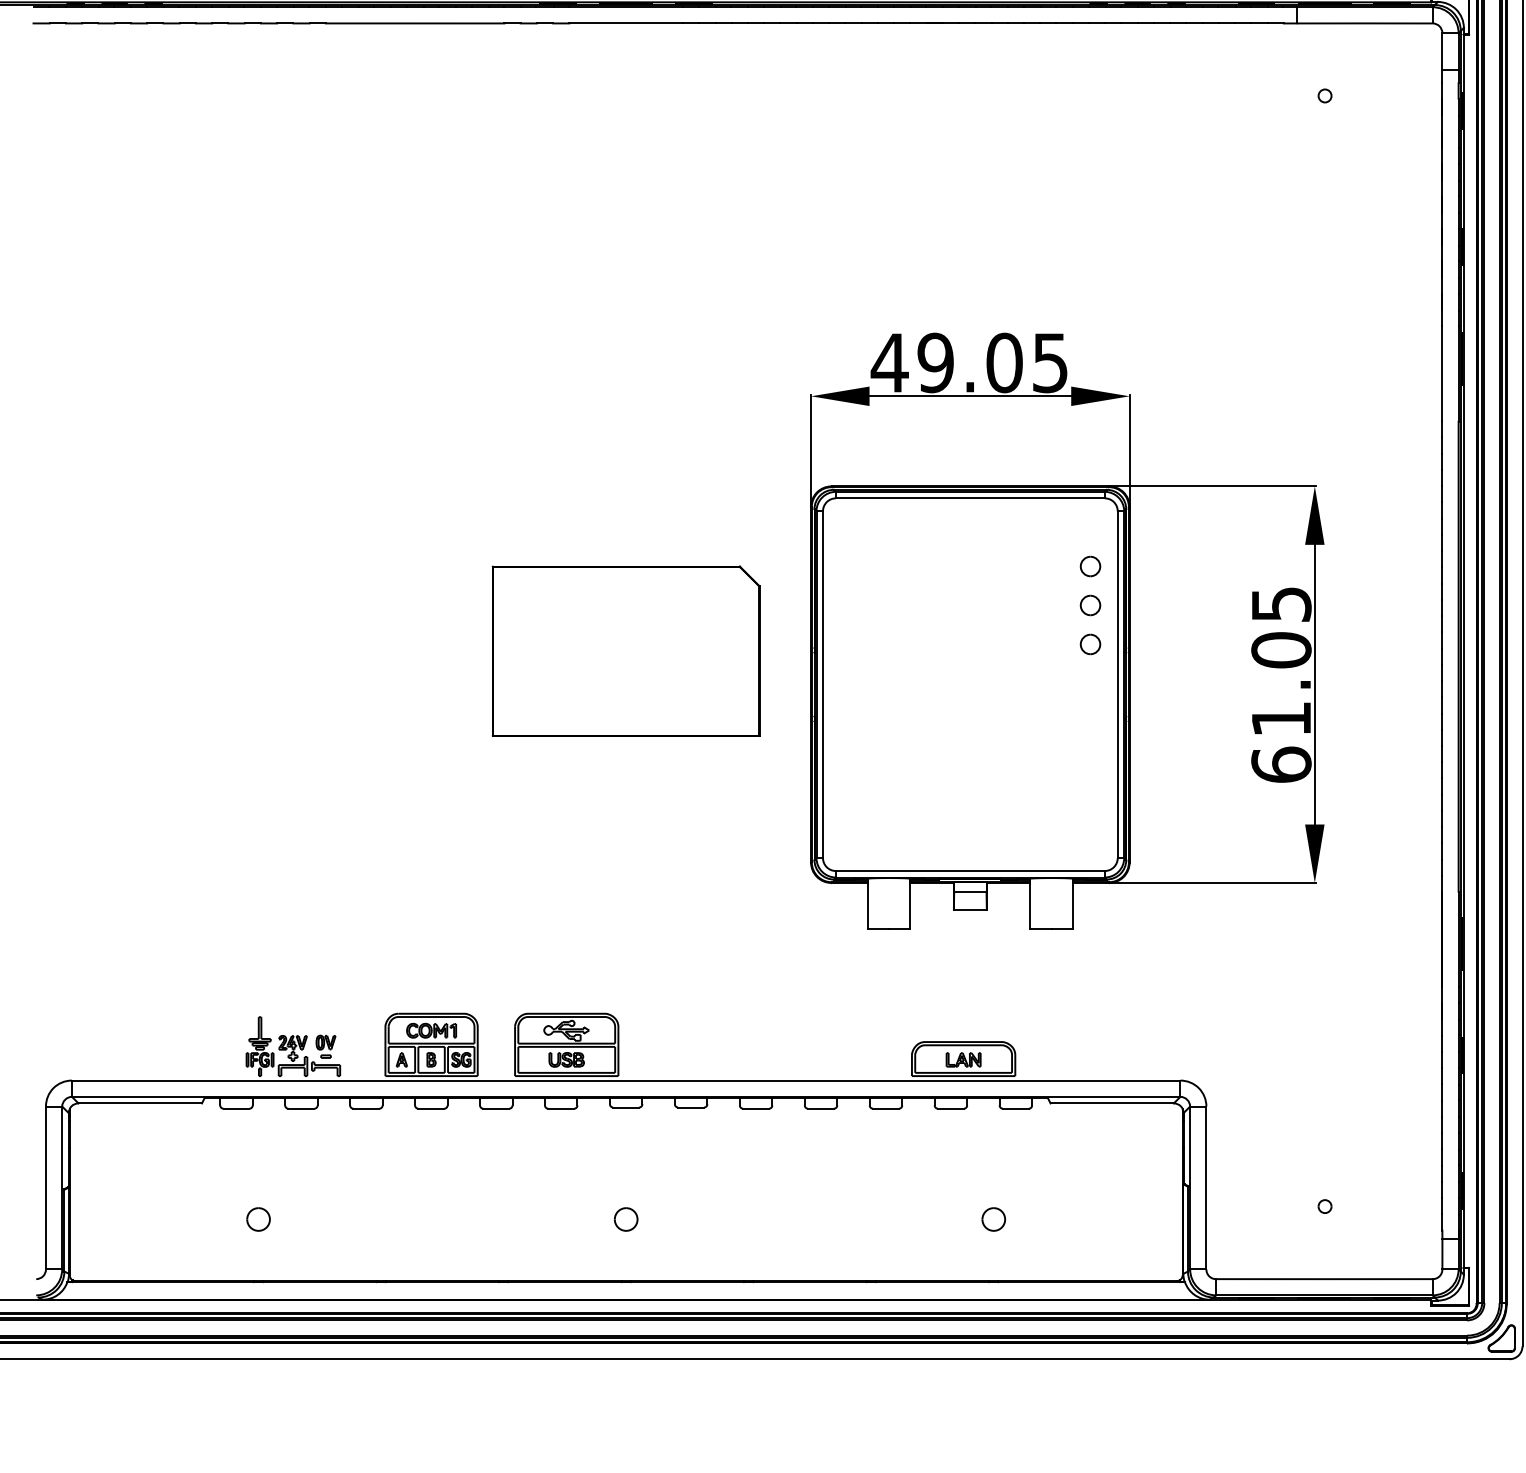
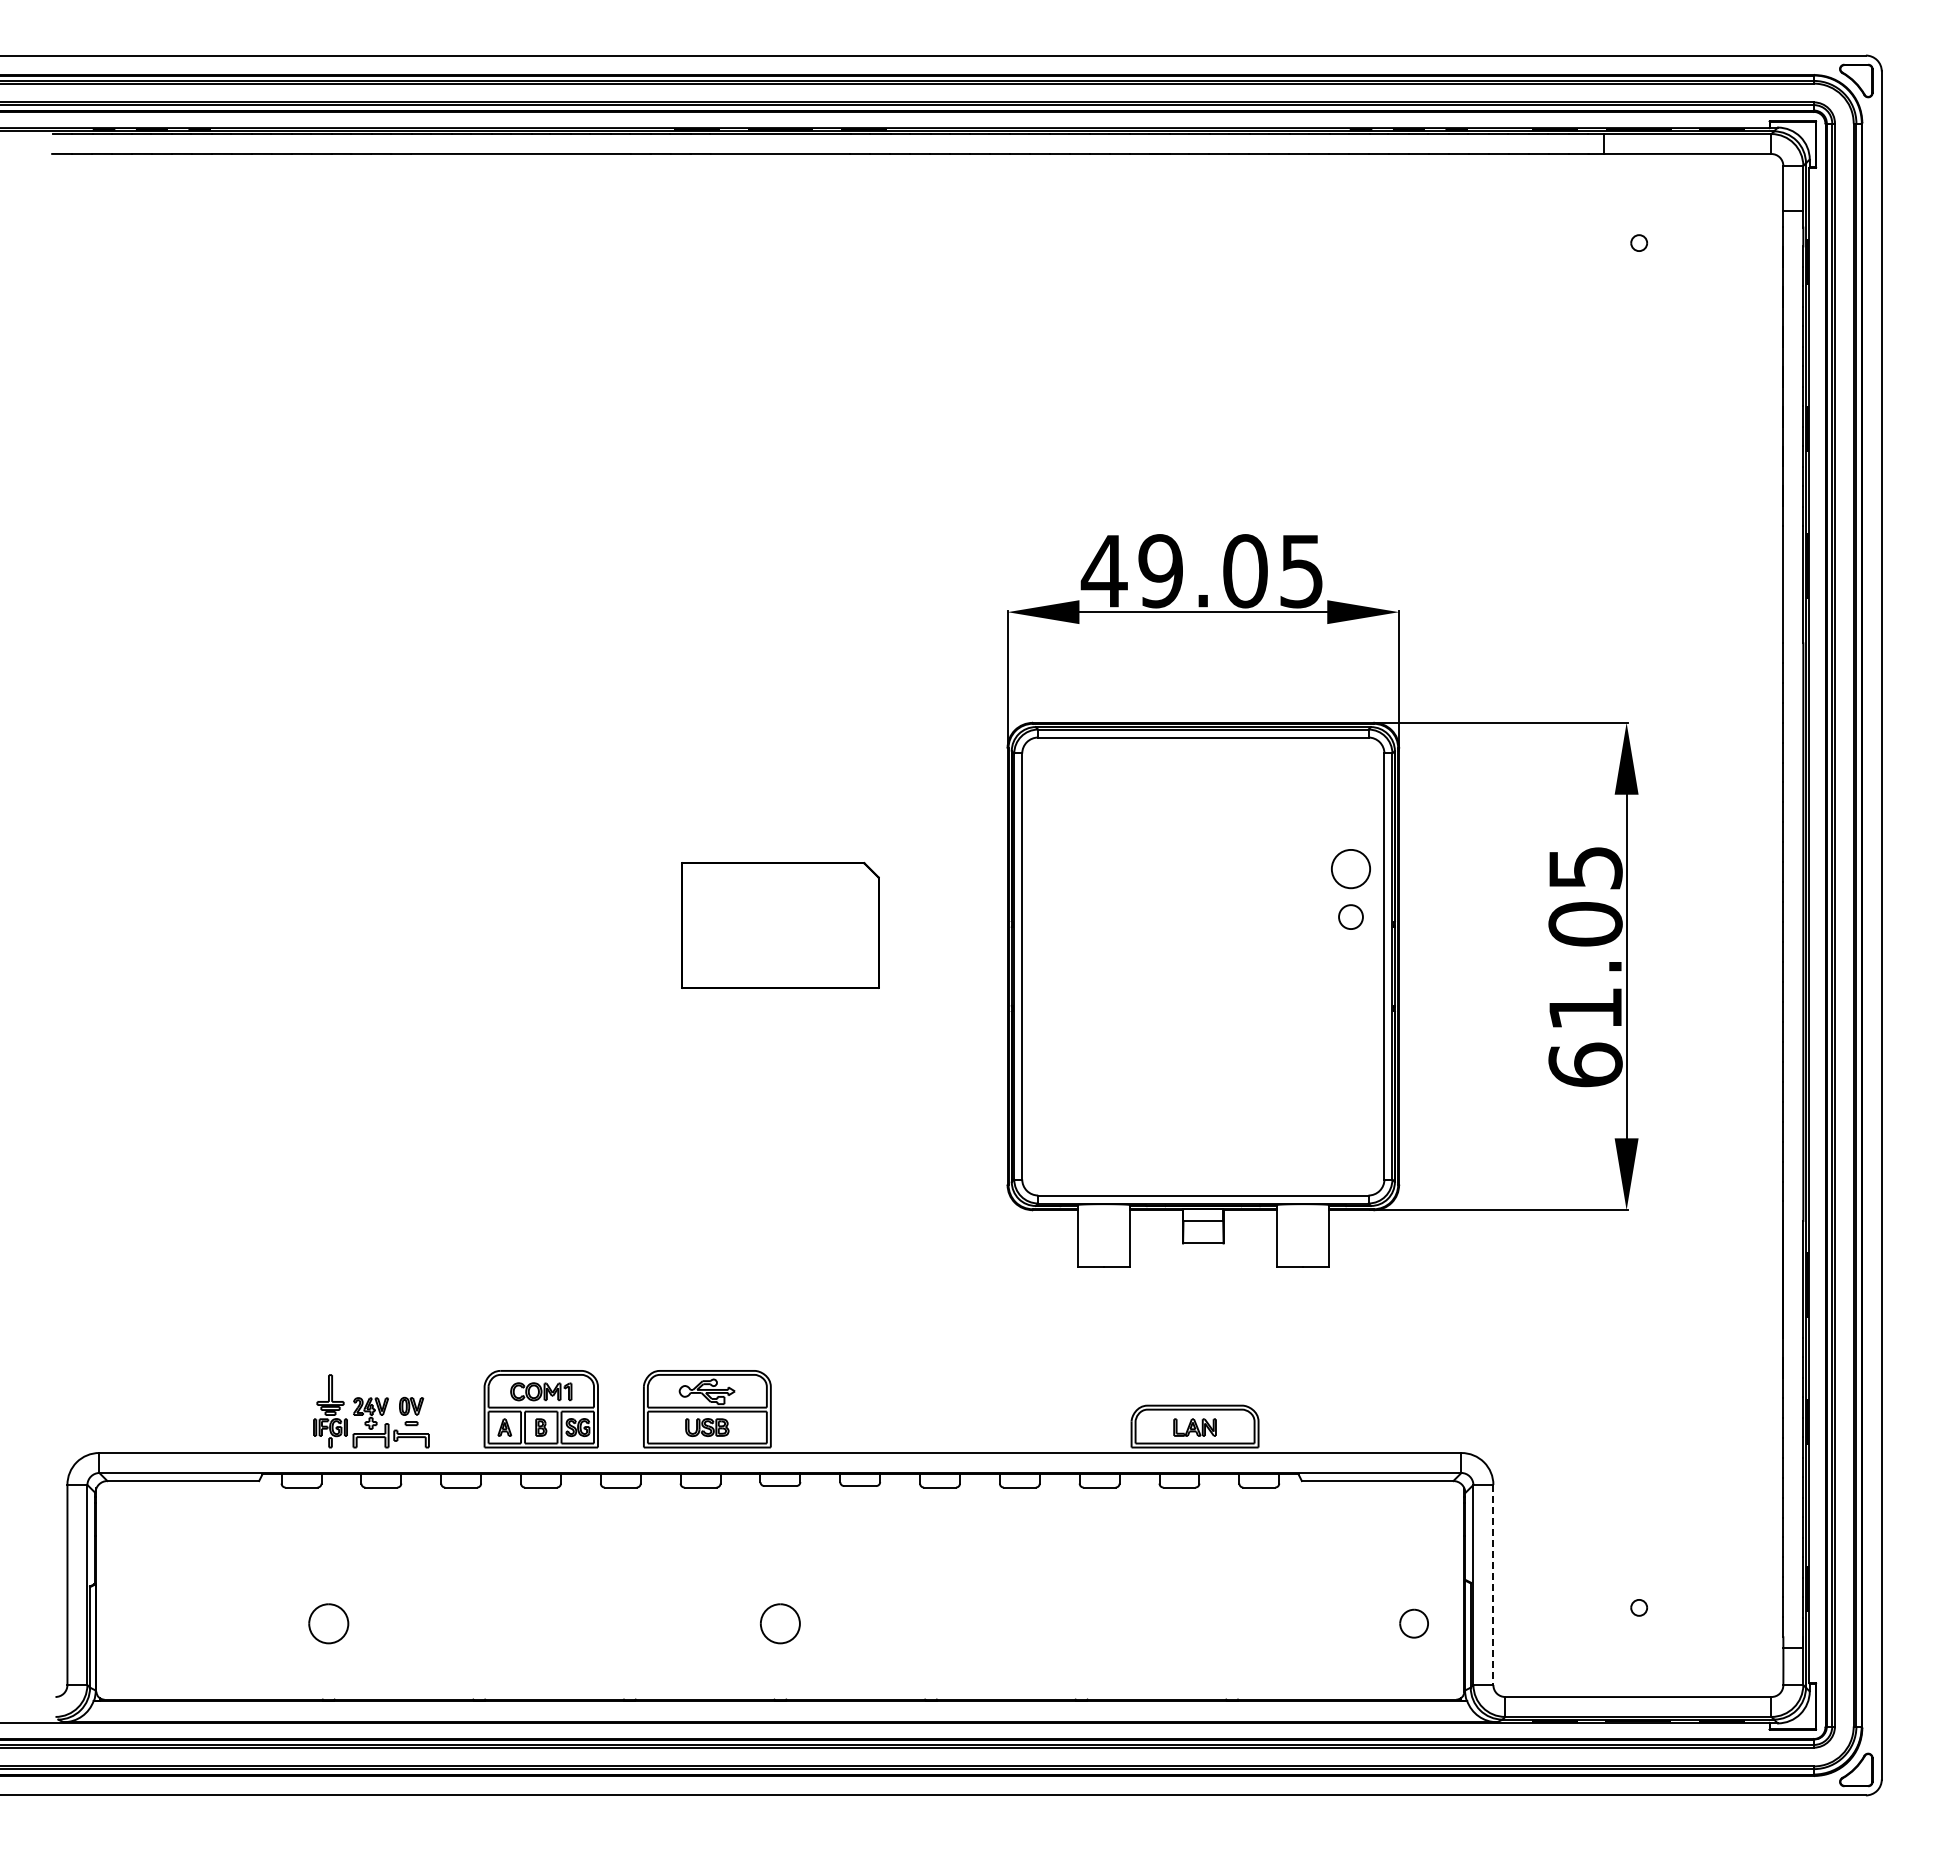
part: (1090, 566) -> (1350, 821), removed
part: (1090, 605) -> (1350, 869), size x1.6
part: (626, 651) -> (780, 925), size x0.6
line: (1206, 1188) -> (1493, 1585), solid -> dashed
part: (258, 1219) -> (328, 1623), size x1.4
part: (626, 1219) -> (780, 1623), size x1.4
part: (993, 1219) -> (1413, 1623), moved

